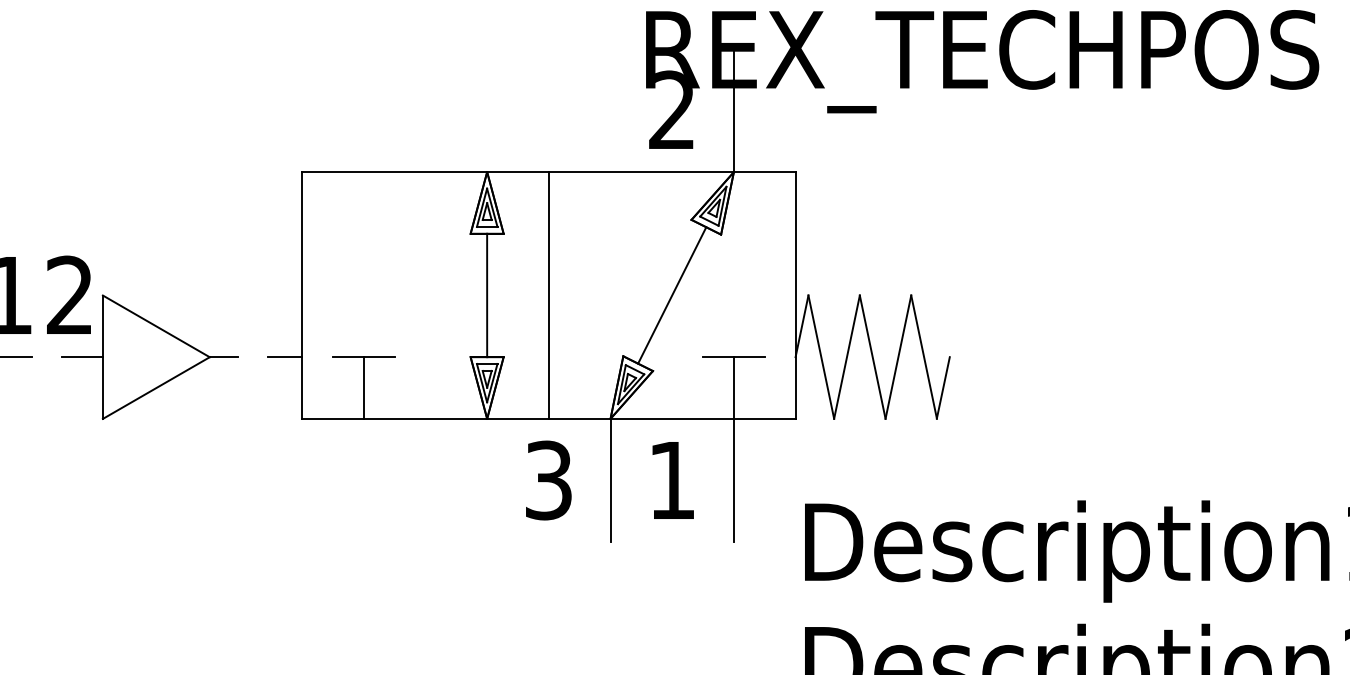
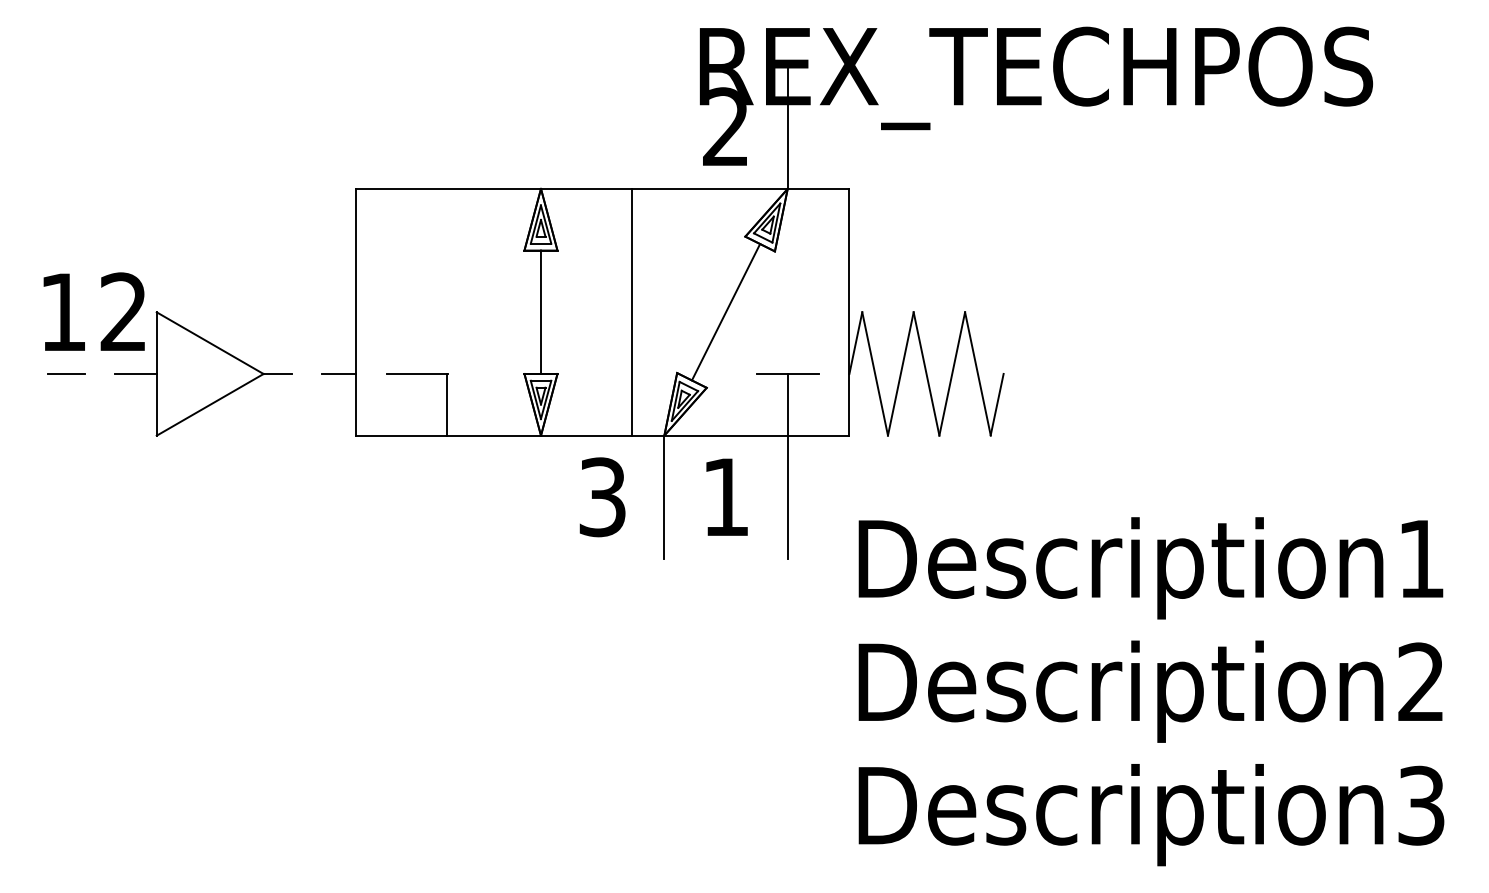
line: (548, 294) -> (631, 311), moved
line: (363, 387) -> (446, 404), moved

